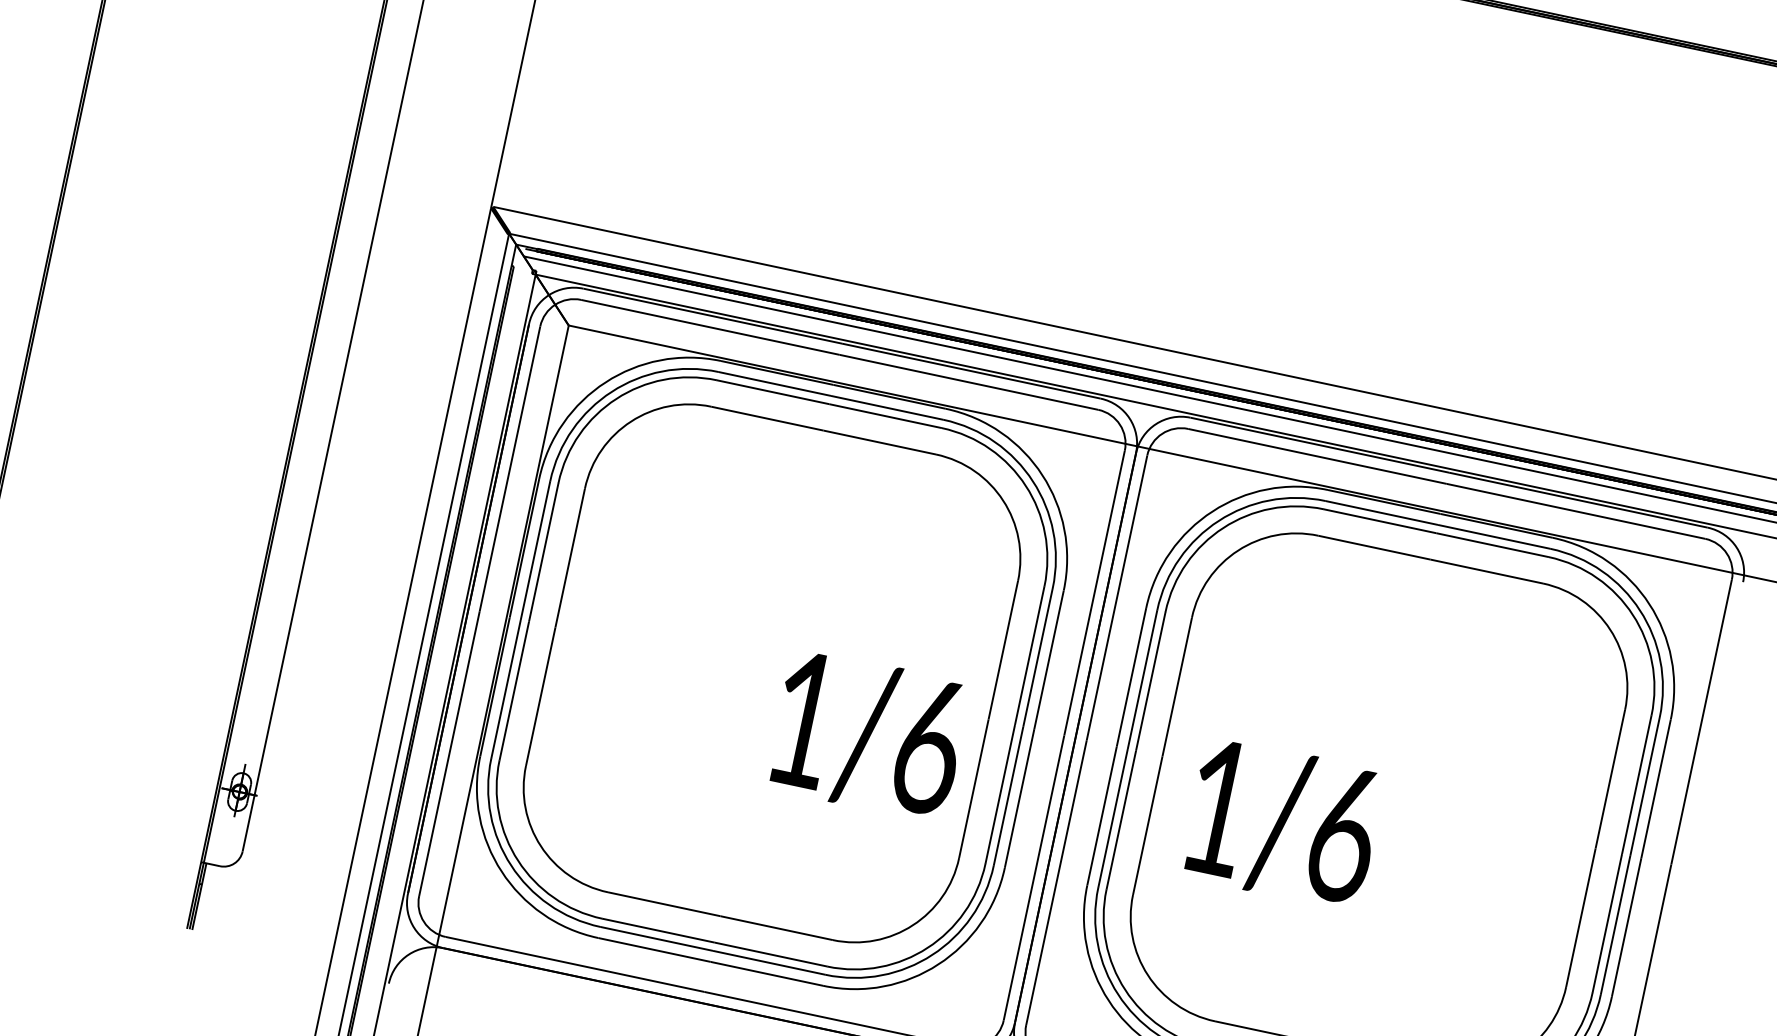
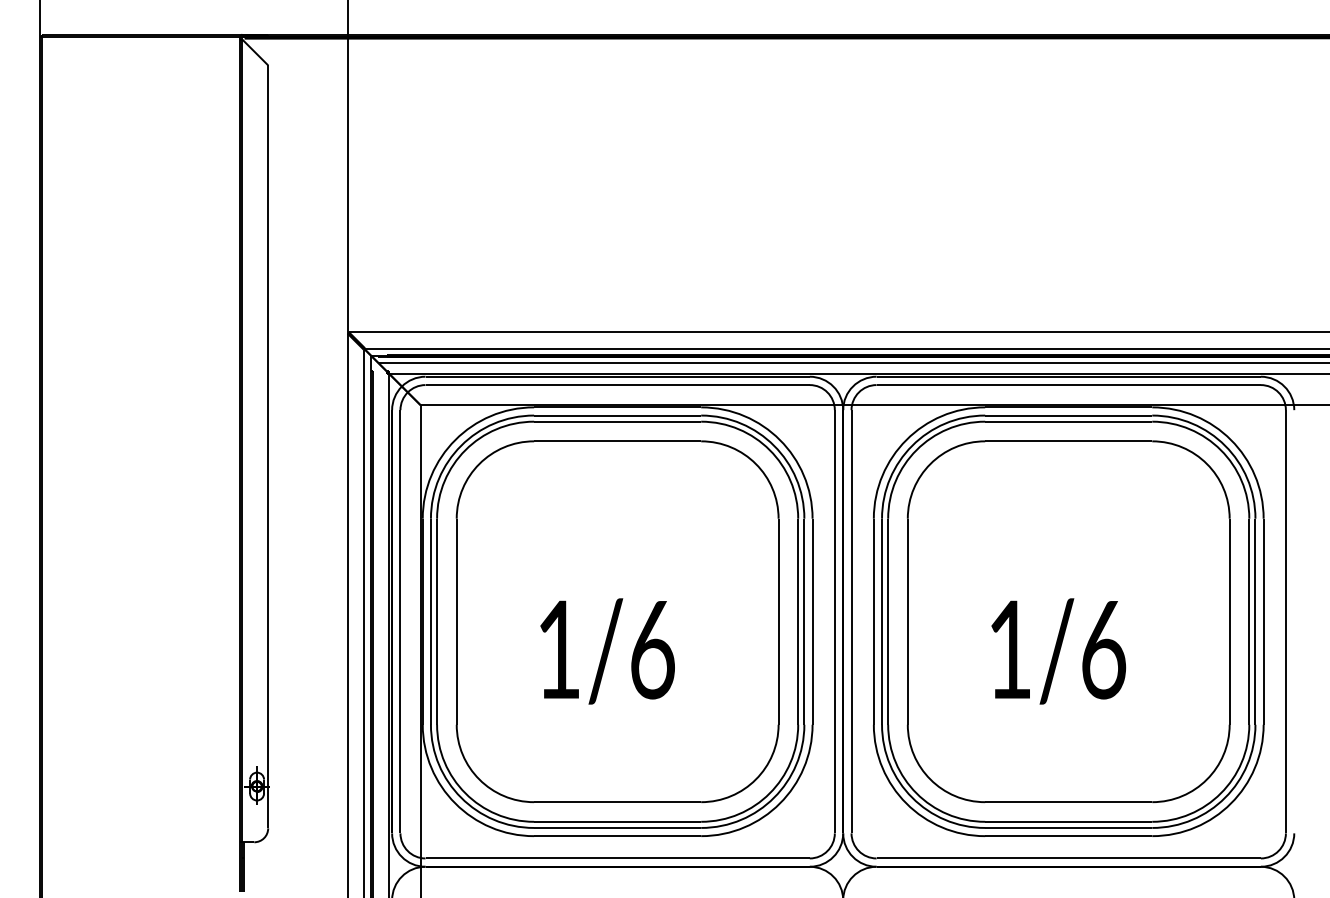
text: (868, 735) -> (607, 651), moved
text: (1282, 823) -> (1058, 651), moved

